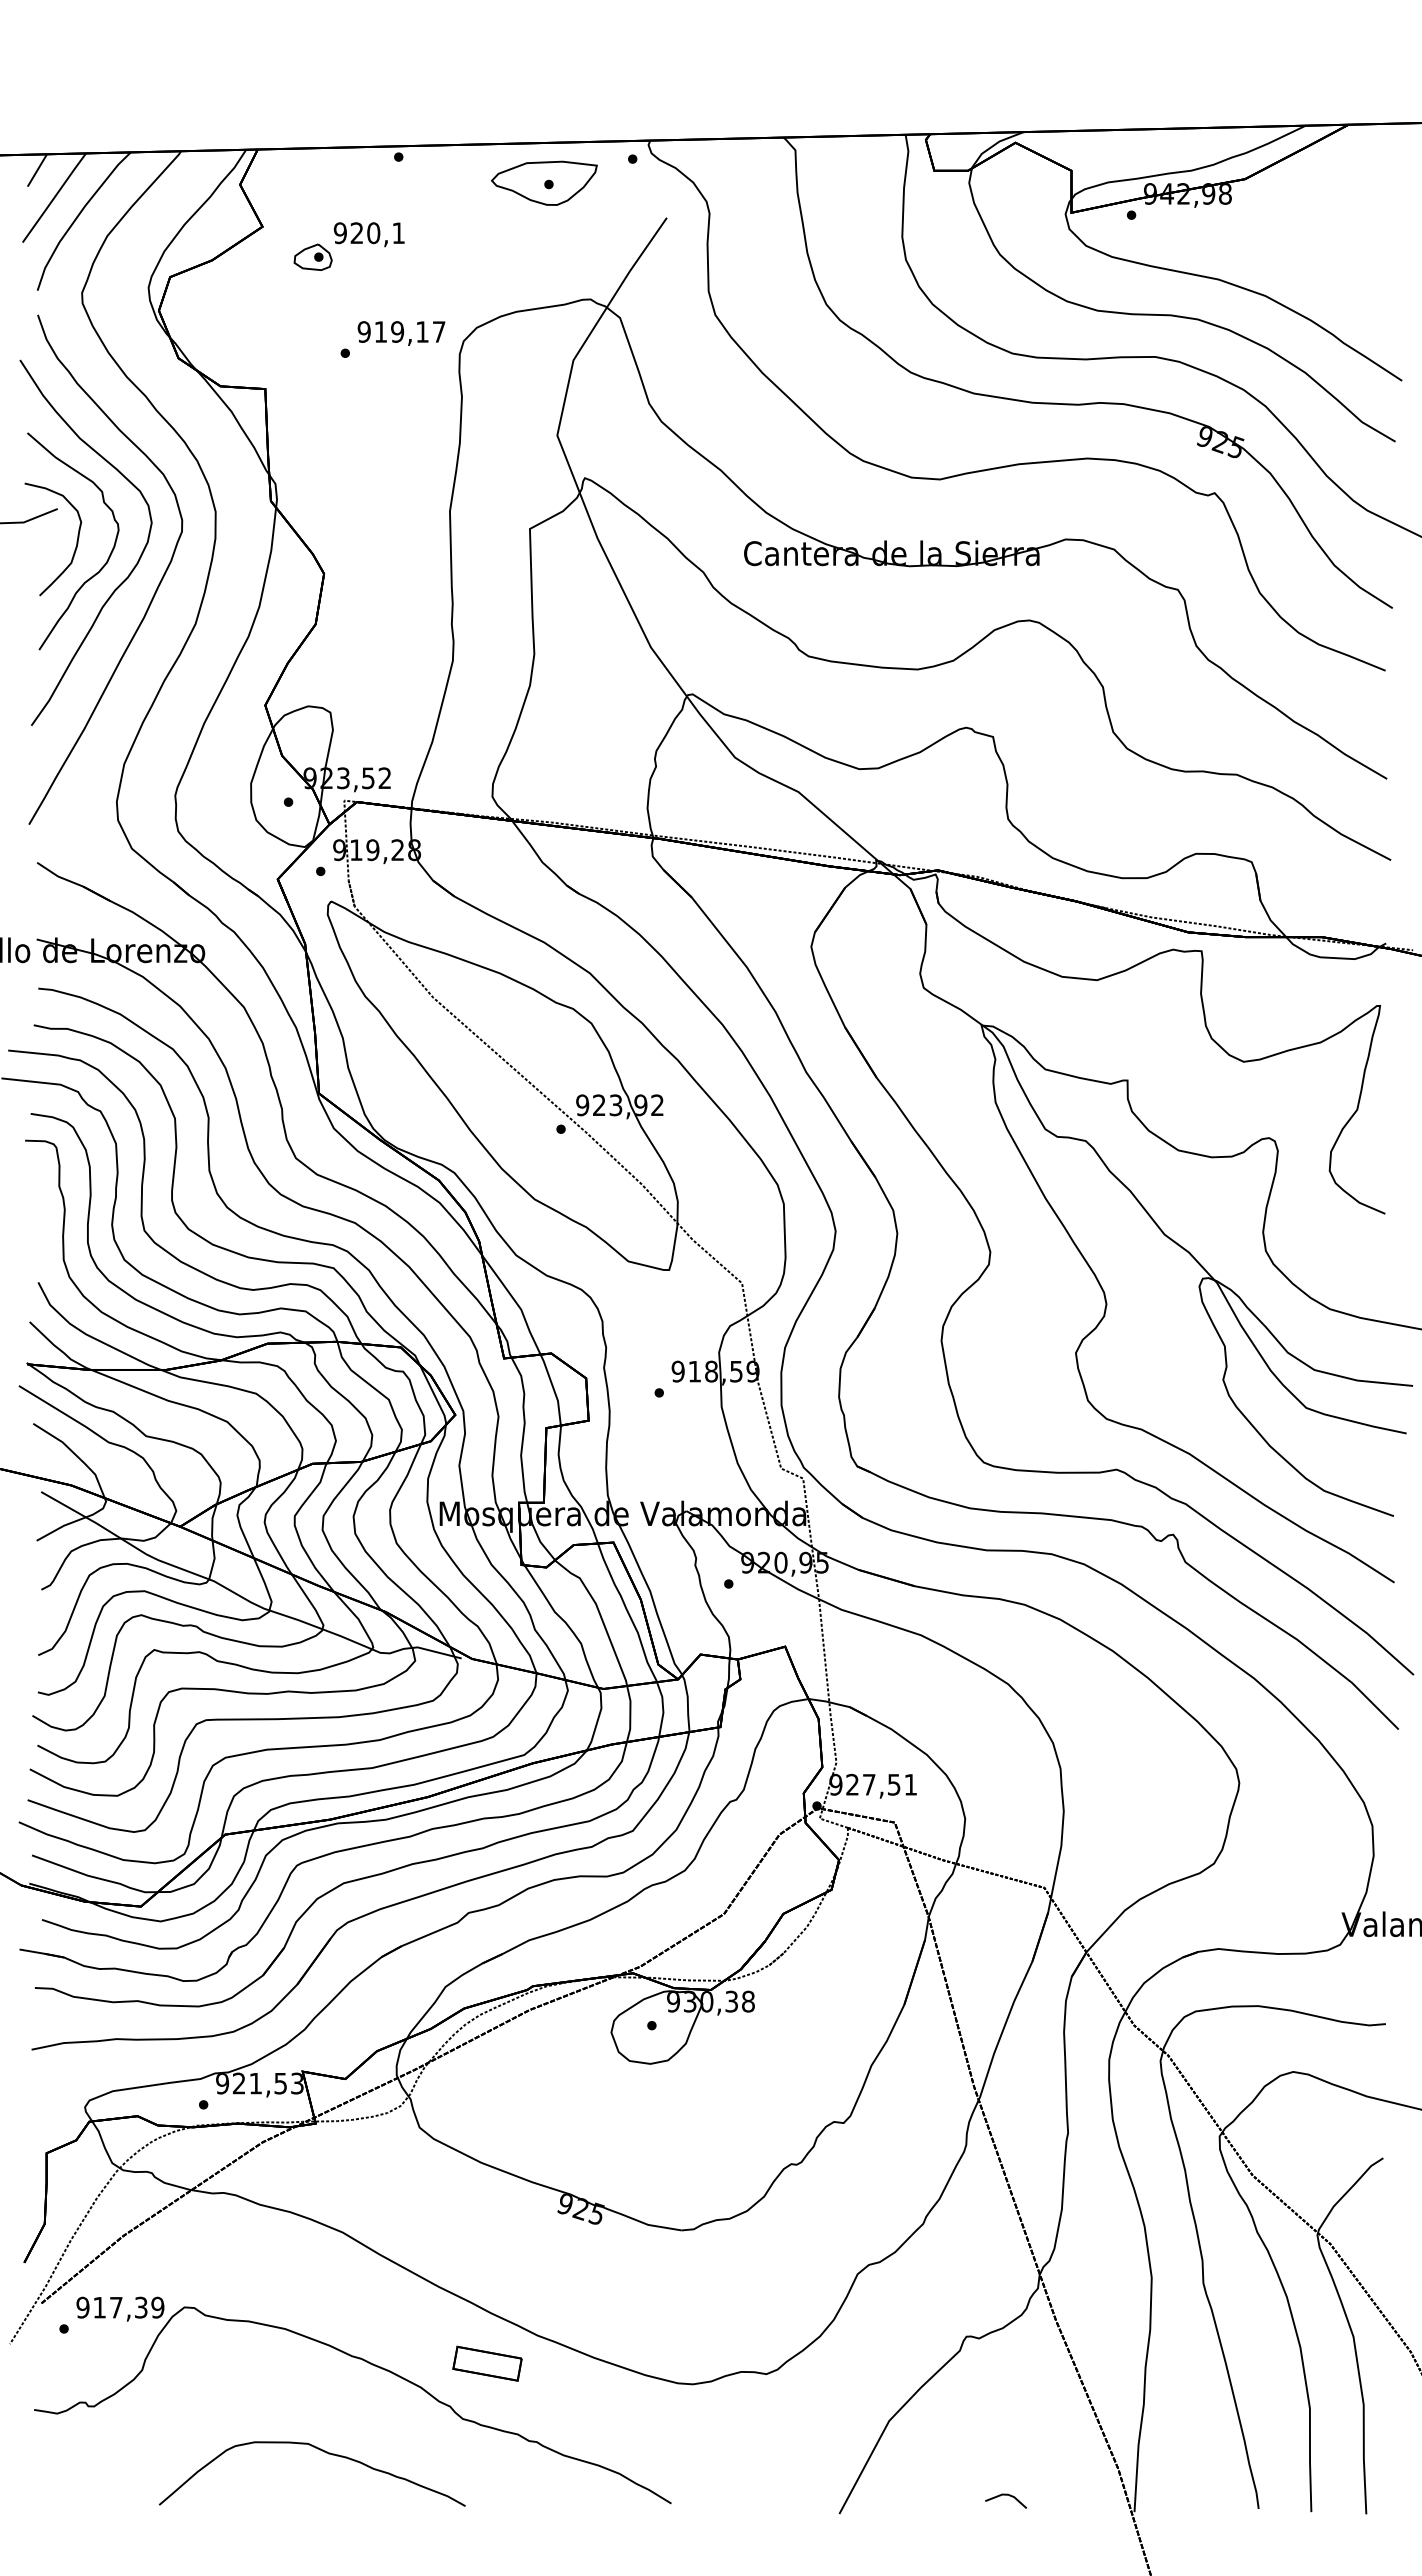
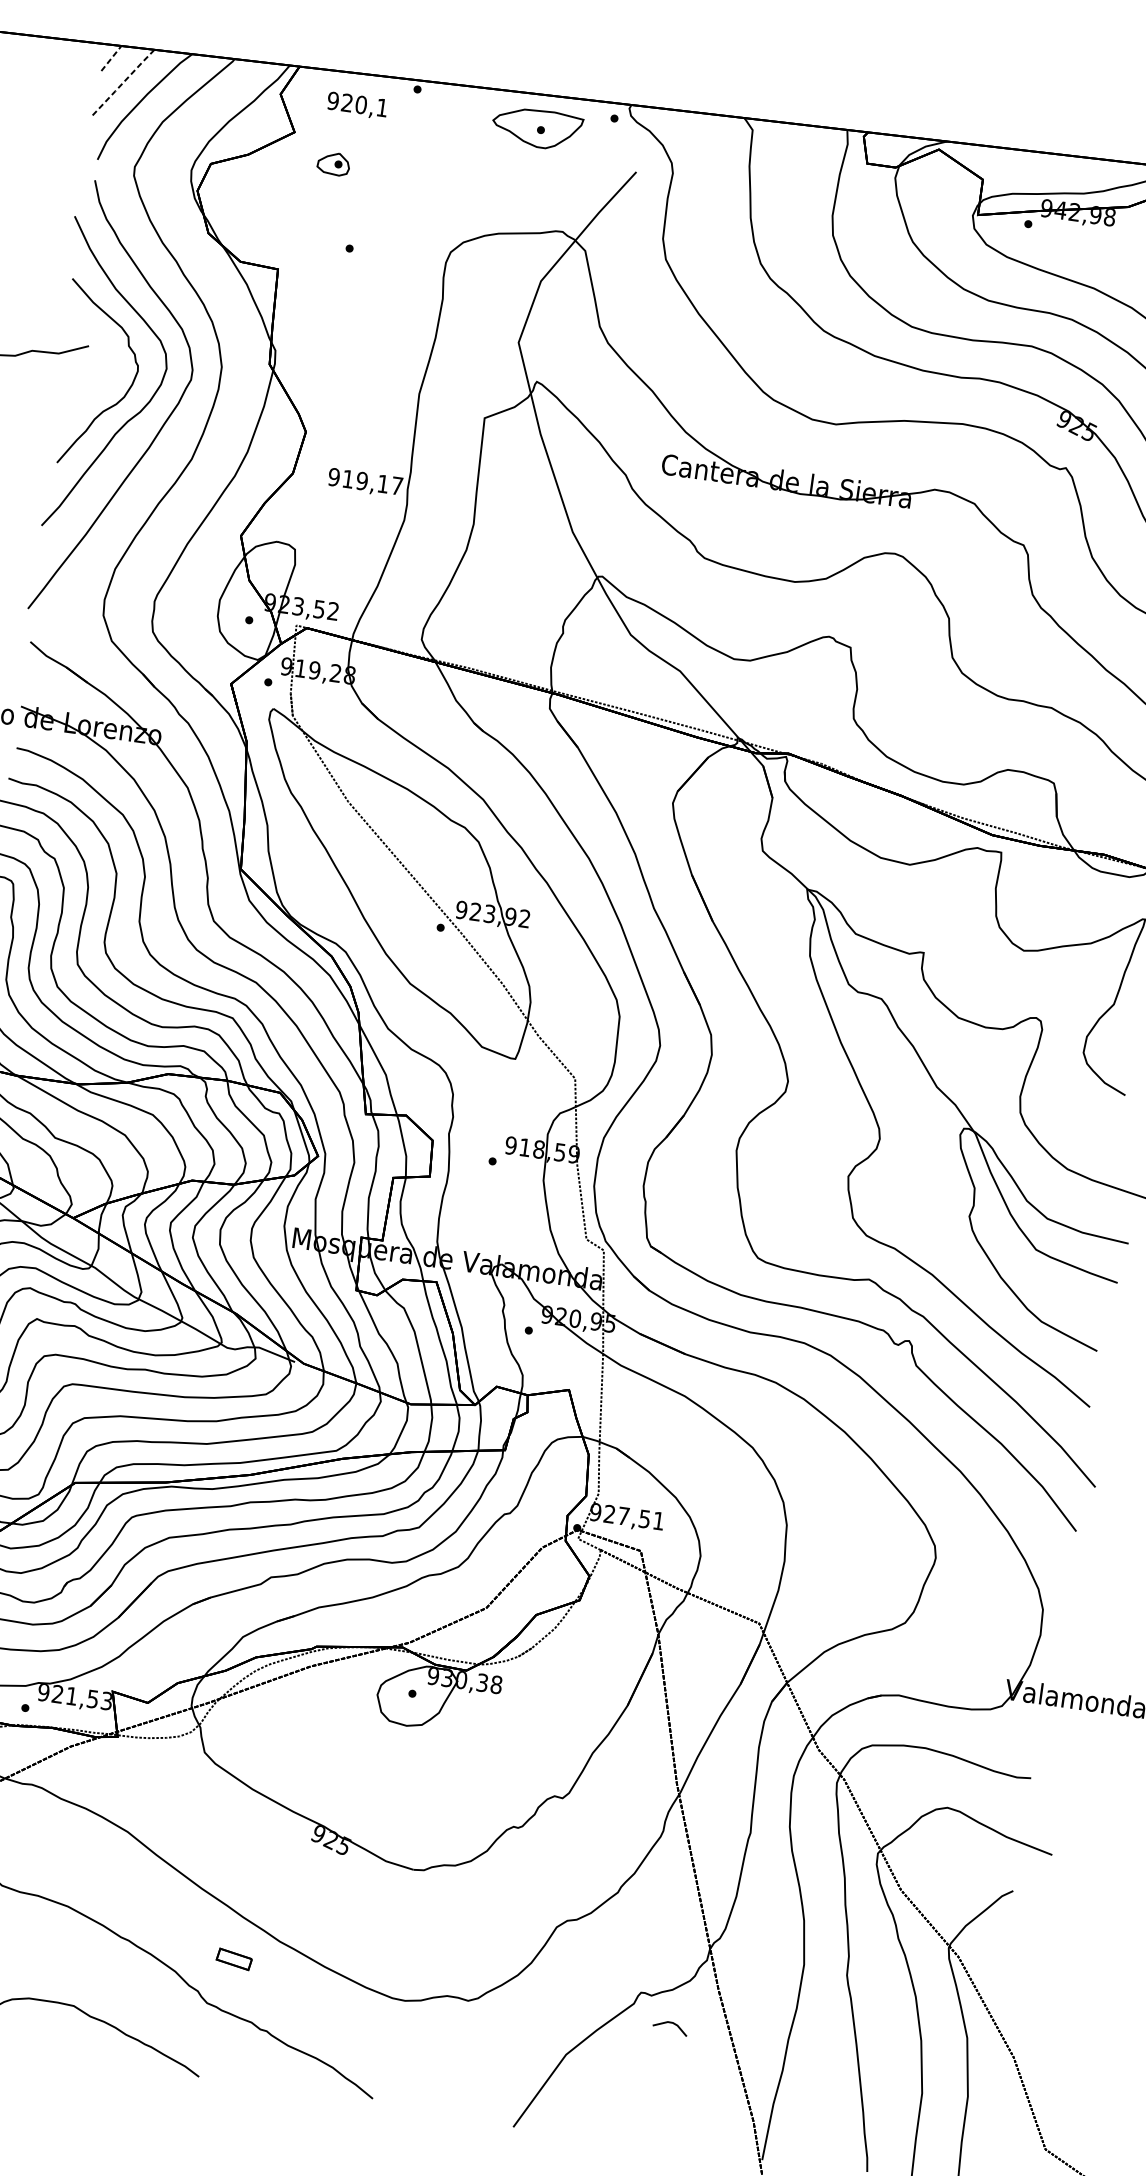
line: (37, 170) -> (111, 58), solid -> dashed
line: (54, 197) -> (122, 83), solid -> dashed
text: (368, 234) -> (356, 105), moved
text: (401, 333) -> (365, 482), moved
curve: (76, 540) -> (101, 374), removed
part: (487, 2363) -> (234, 1959), size x0.6
line: (1006, 2495) -> (671, 2023), moved

